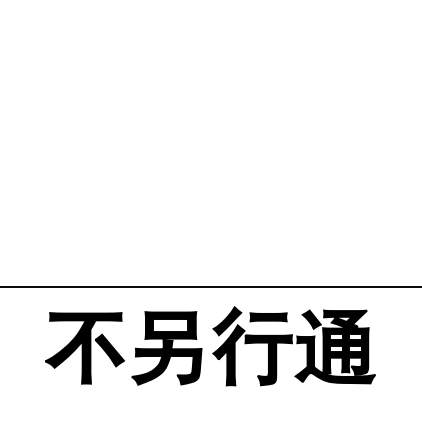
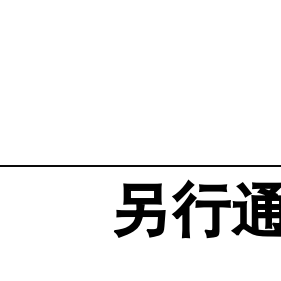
part: (84, 348) -> (80, 210), removed

